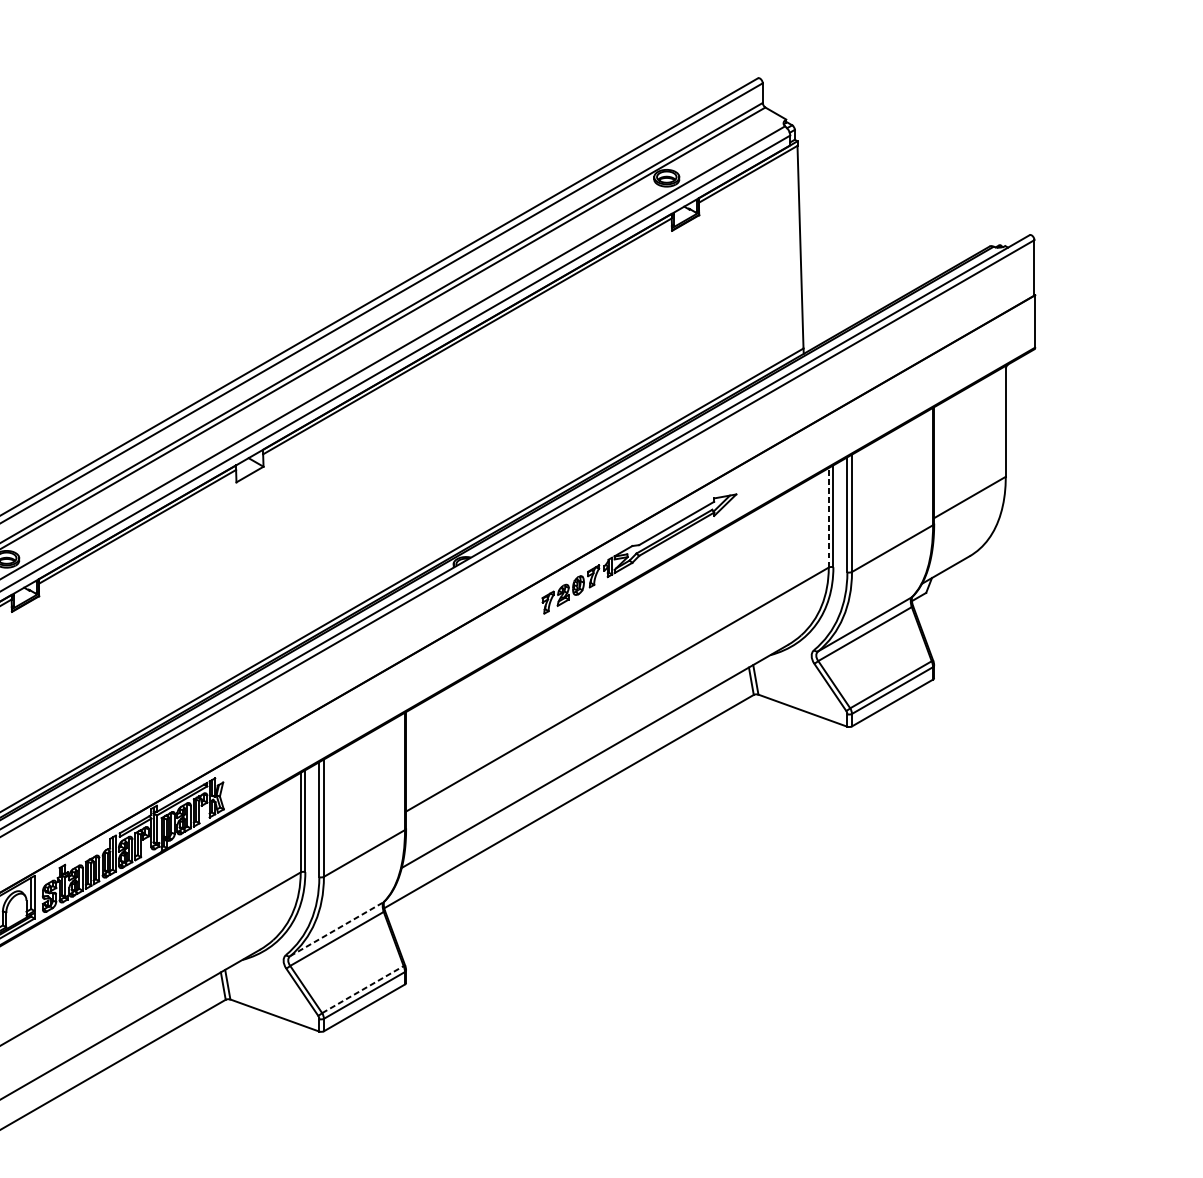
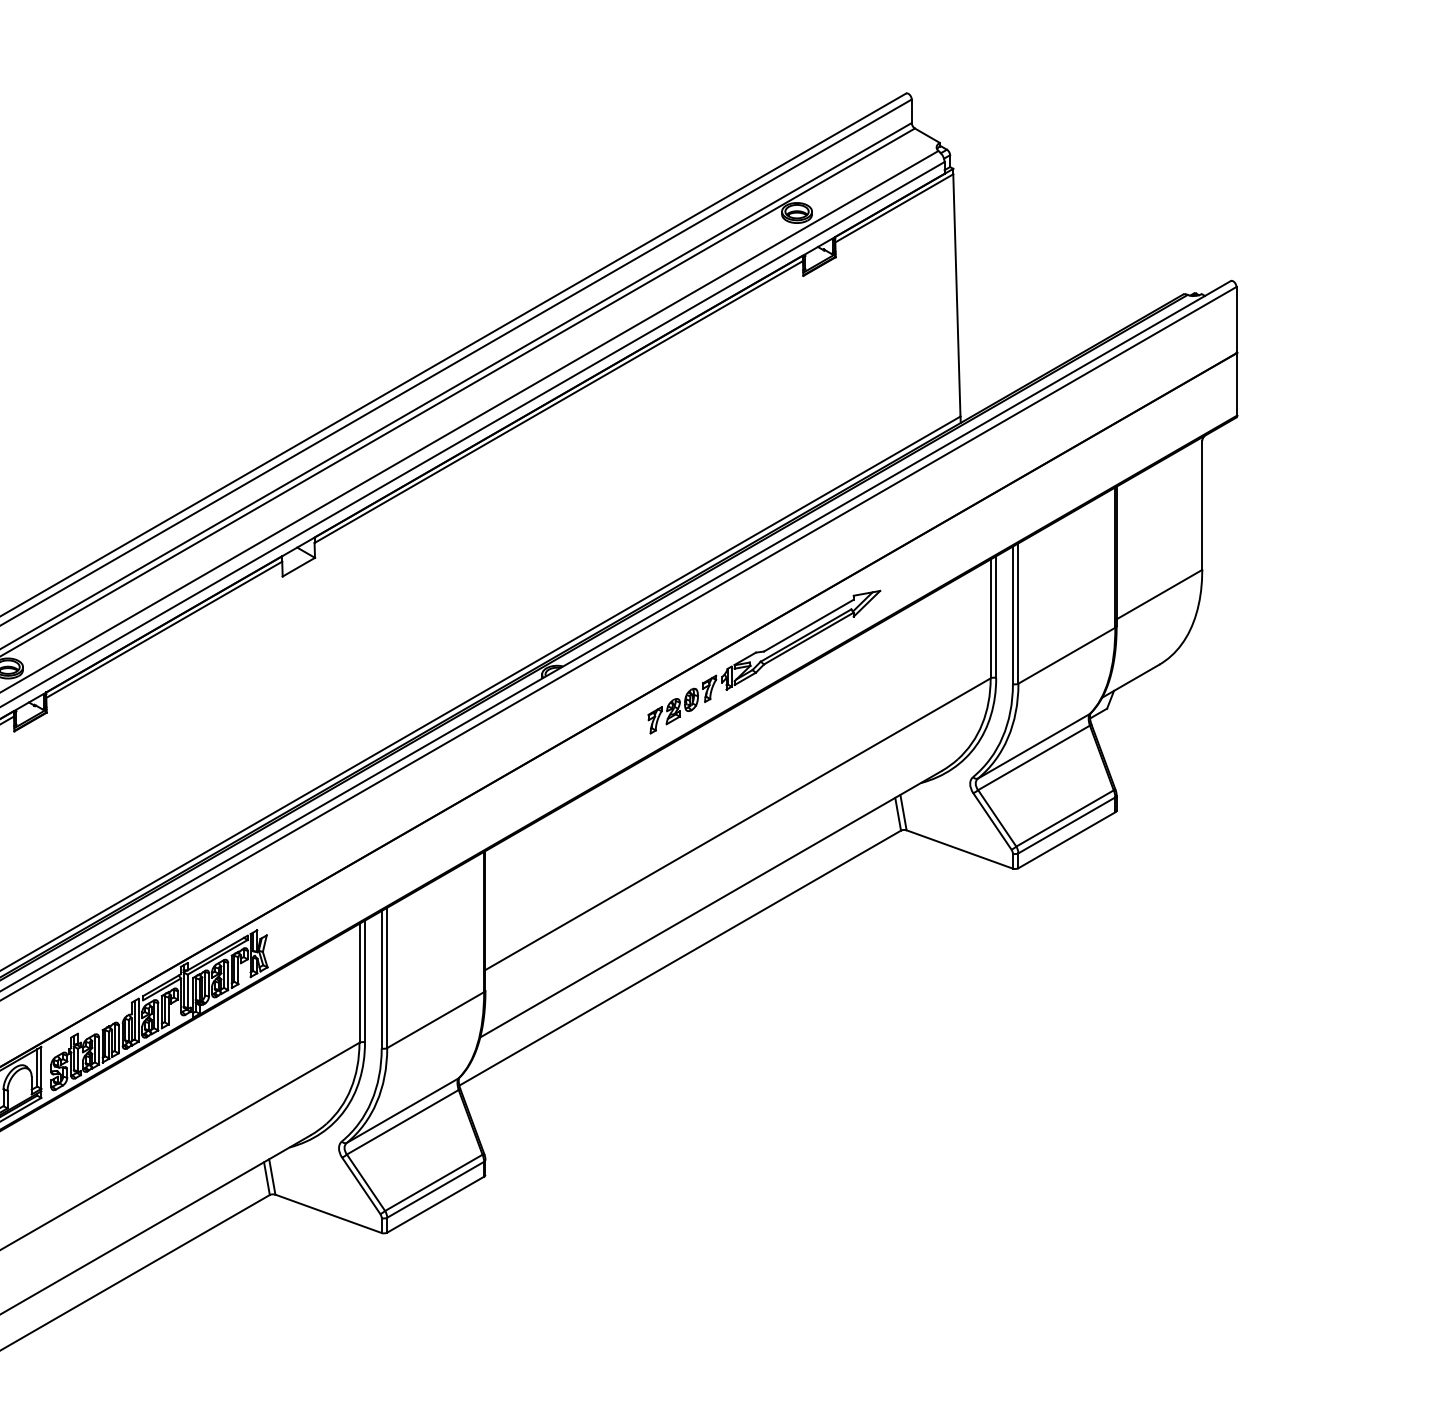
line: (828, 517) -> (990, 618), dashed -> solid
line: (336, 929) -> (402, 1110), dashed -> solid
line: (363, 989) -> (434, 1182), dashed -> solid

